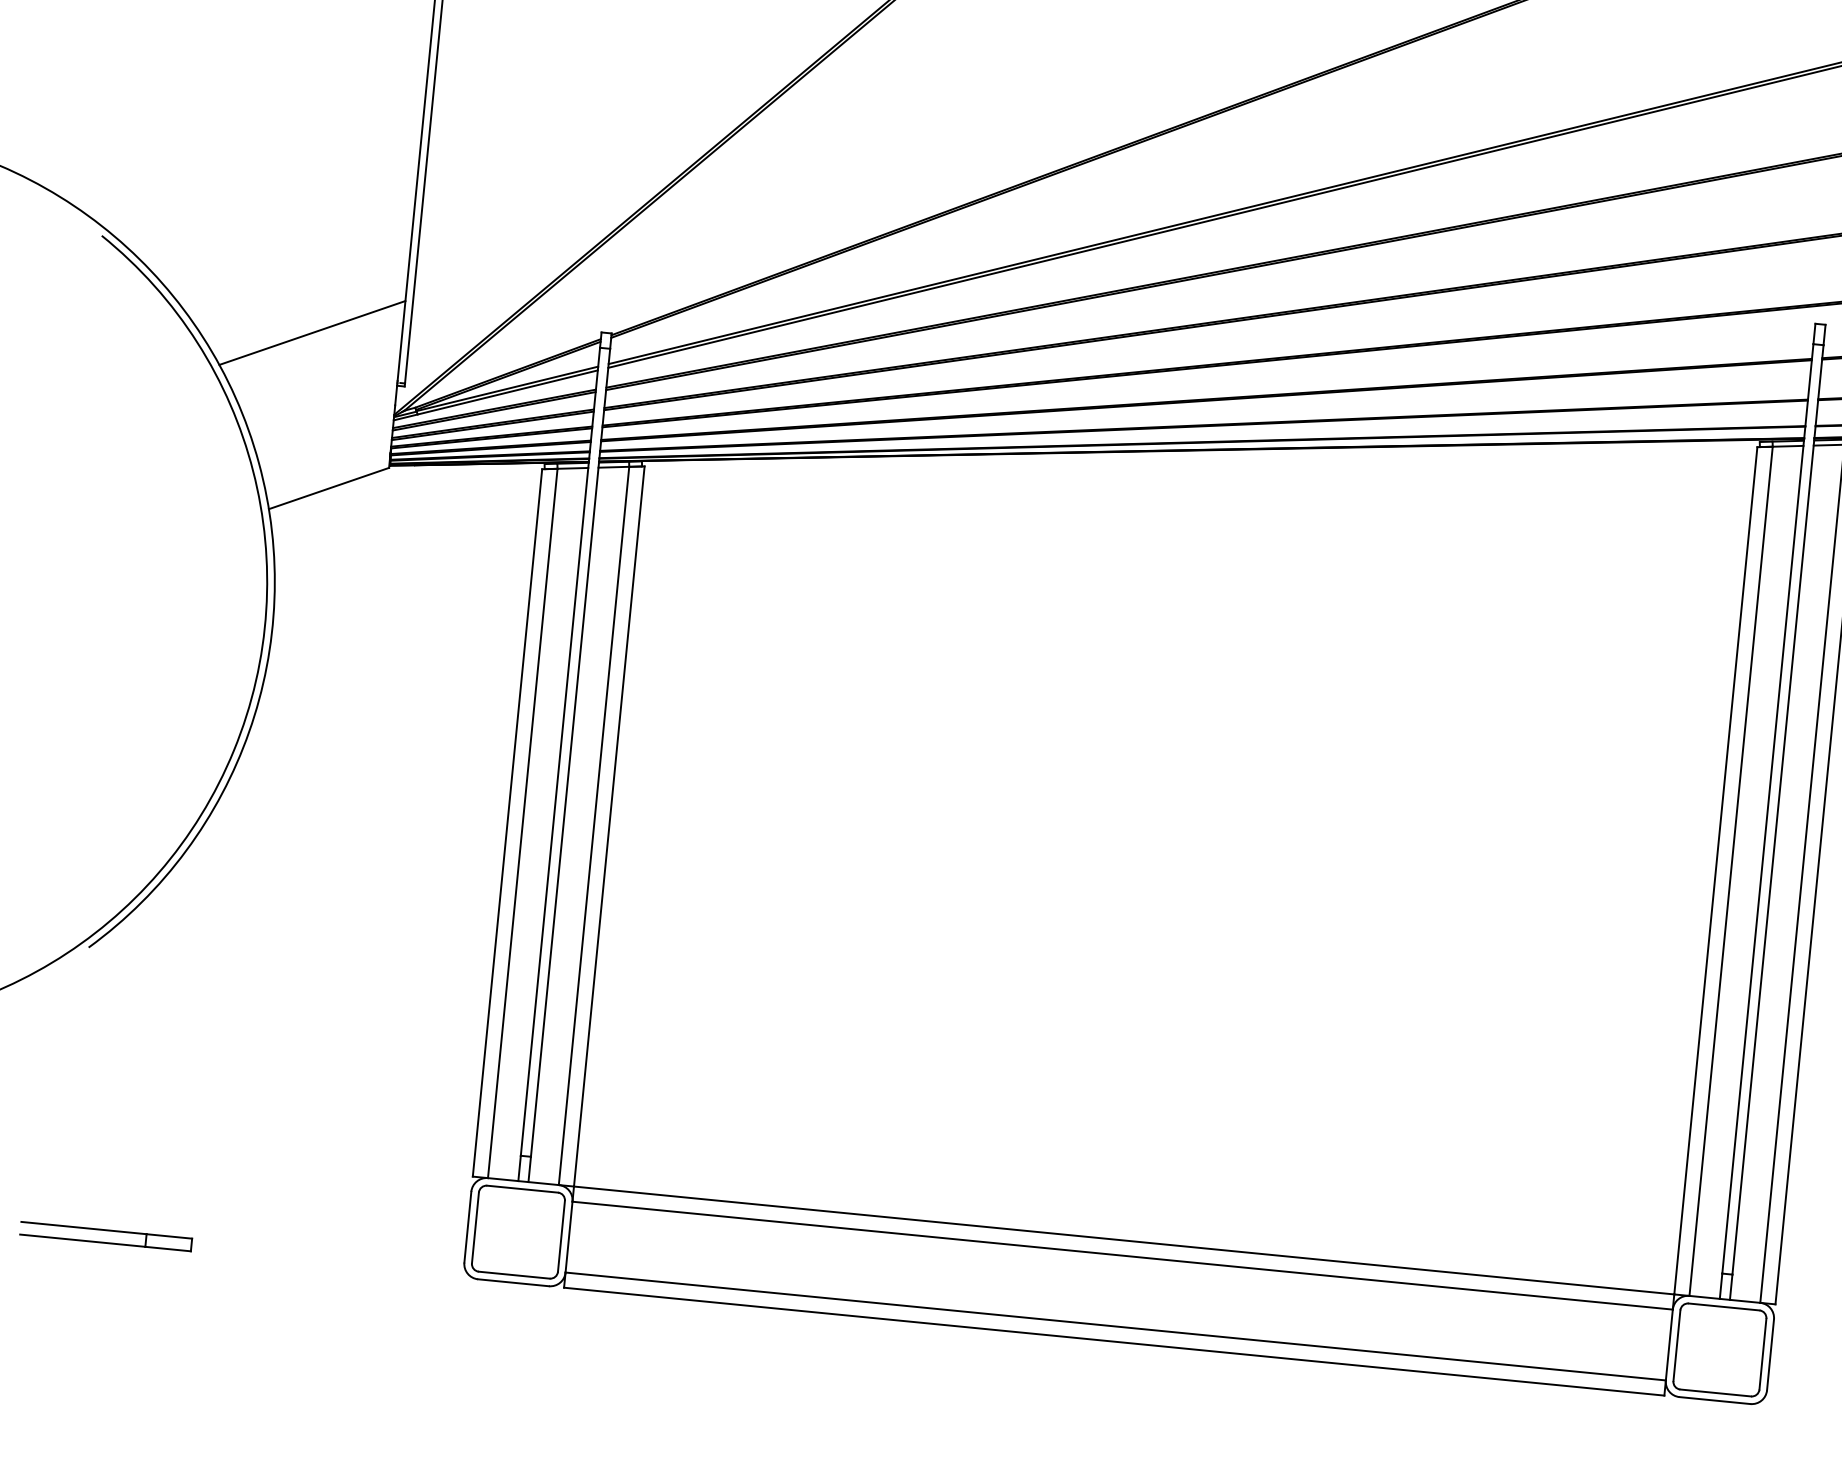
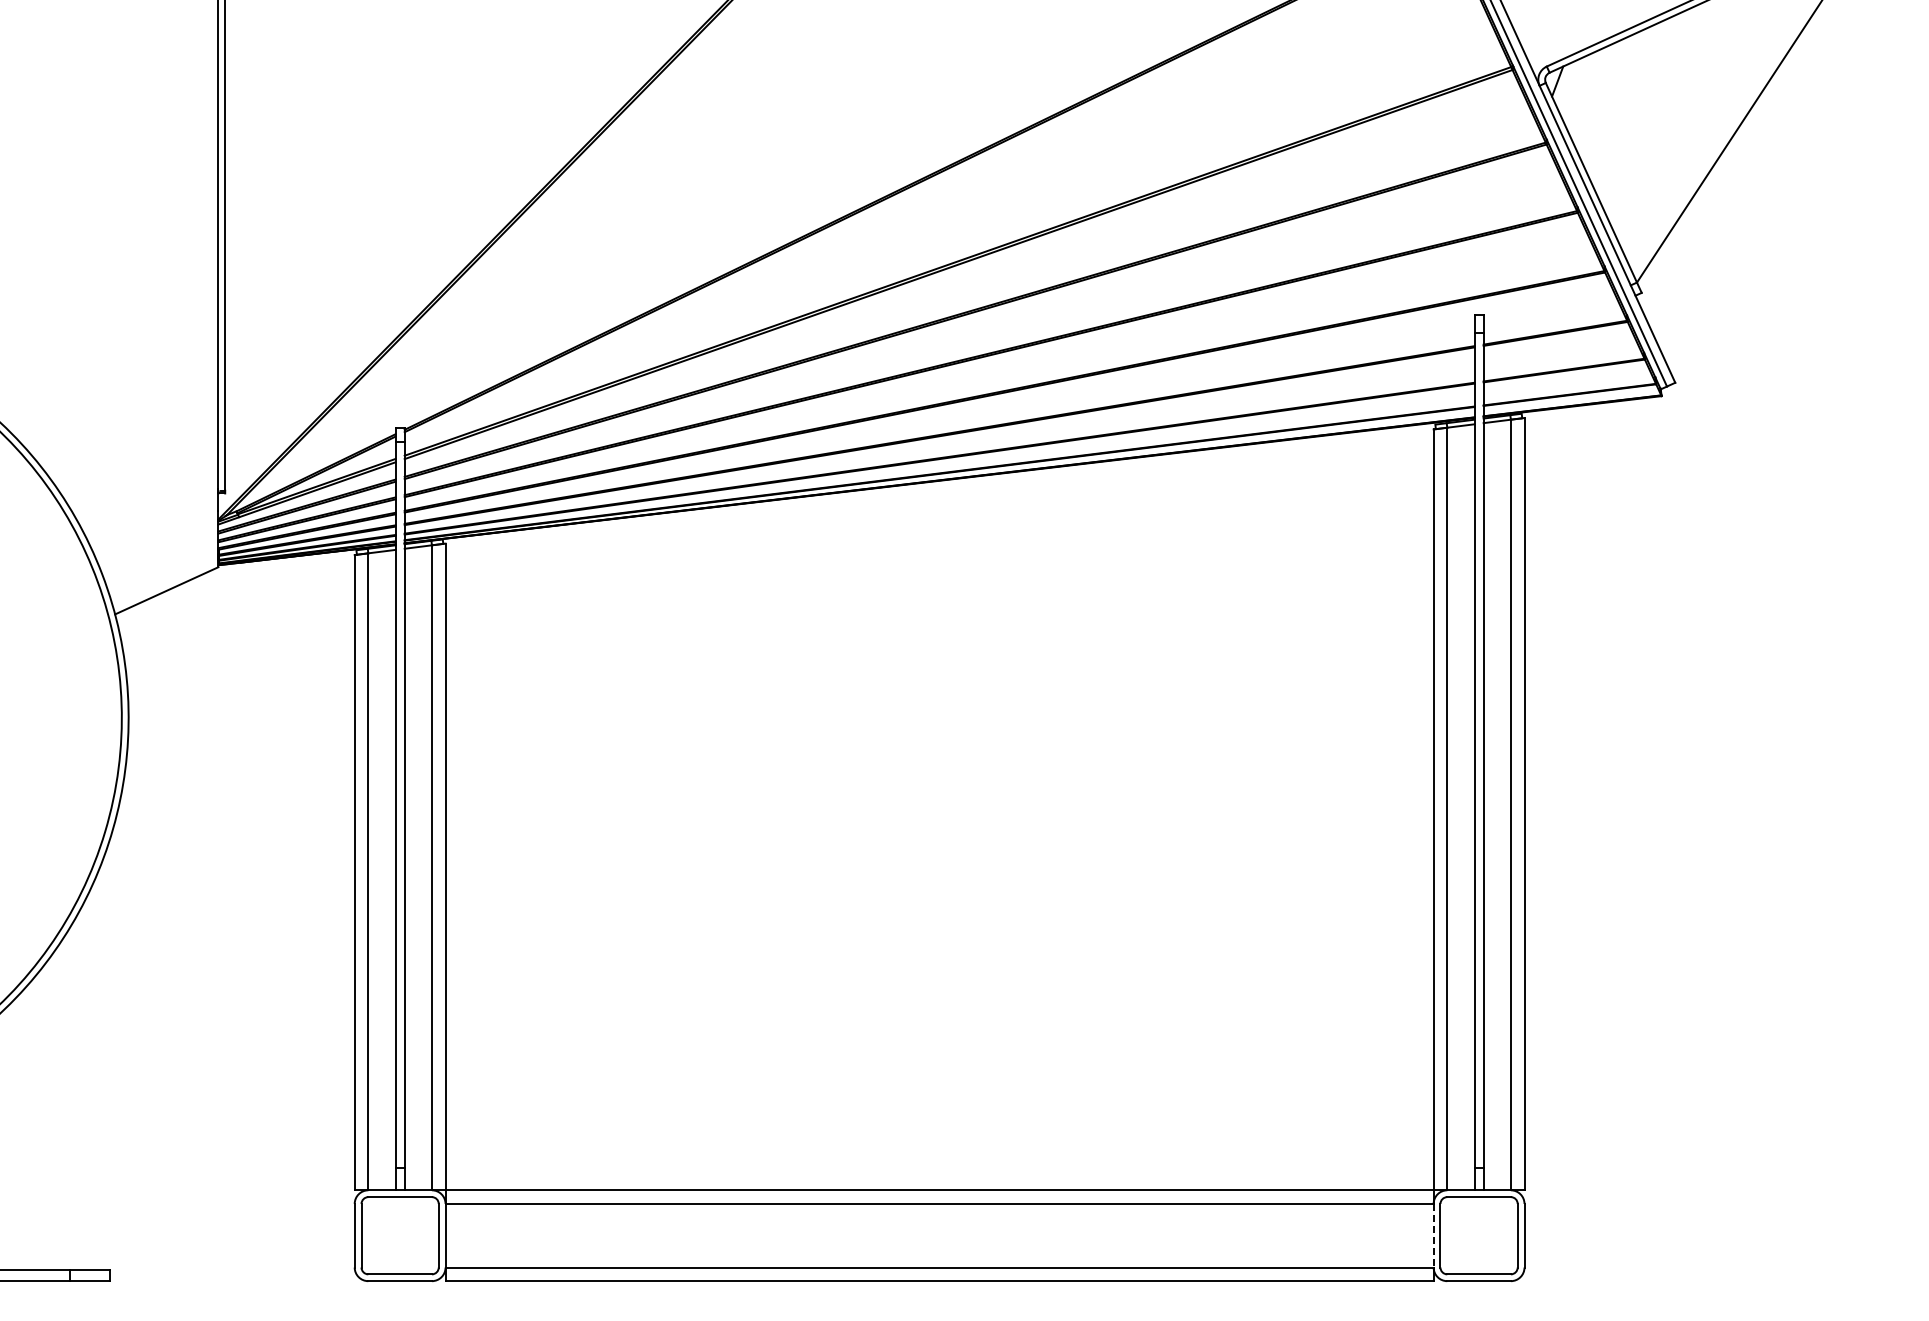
line: (312, 332) -> (138, 453), removed
line: (1669, 1344) -> (1433, 1235), solid -> dashed

